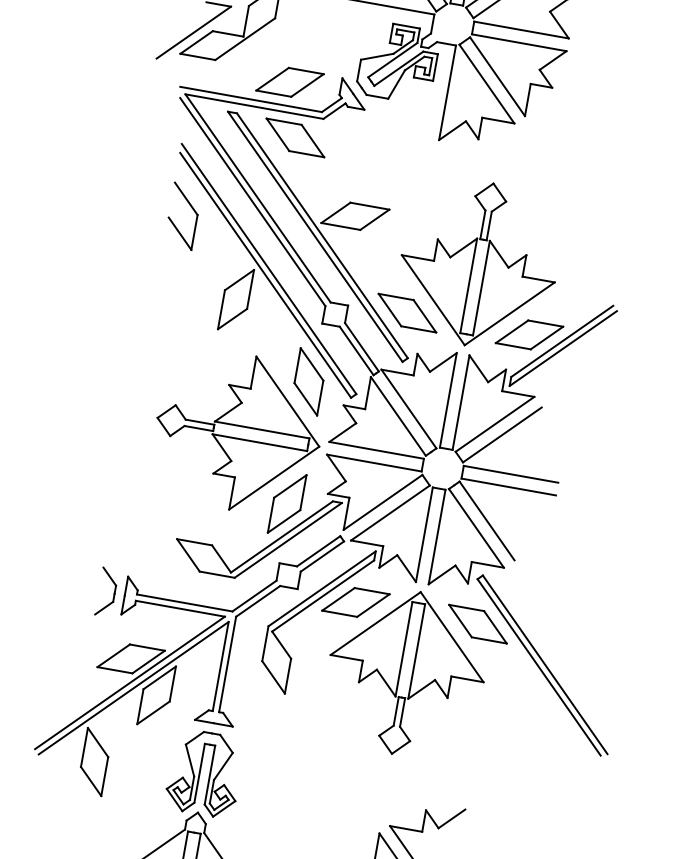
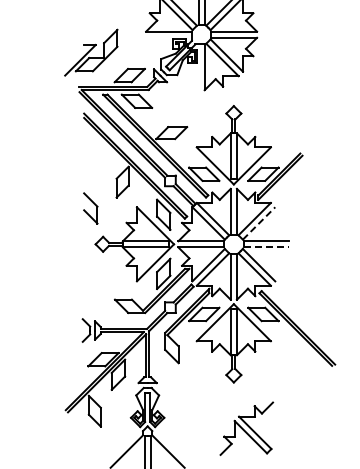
part: (182, 216) -> (90, 208), moved
line: (503, 435) -> (259, 223), solid -> dashed
line: (508, 487) -> (266, 247), solid -> dashed

